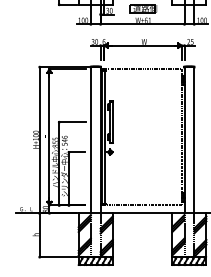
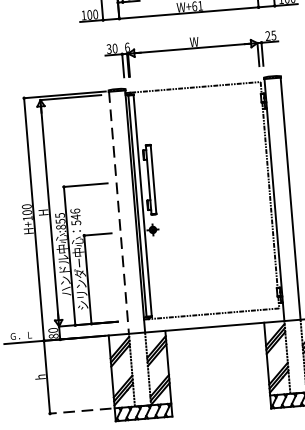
line: (90, 140) -> (118, 213), solid -> dashed
line: (58, 257) -> (81, 411), solid -> dashed

